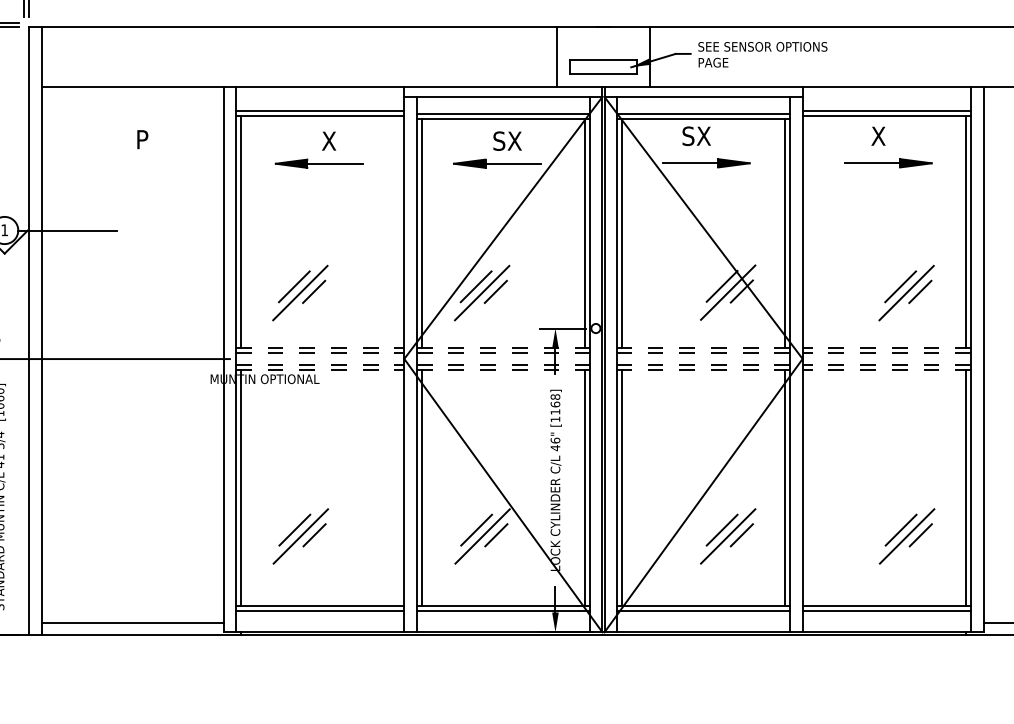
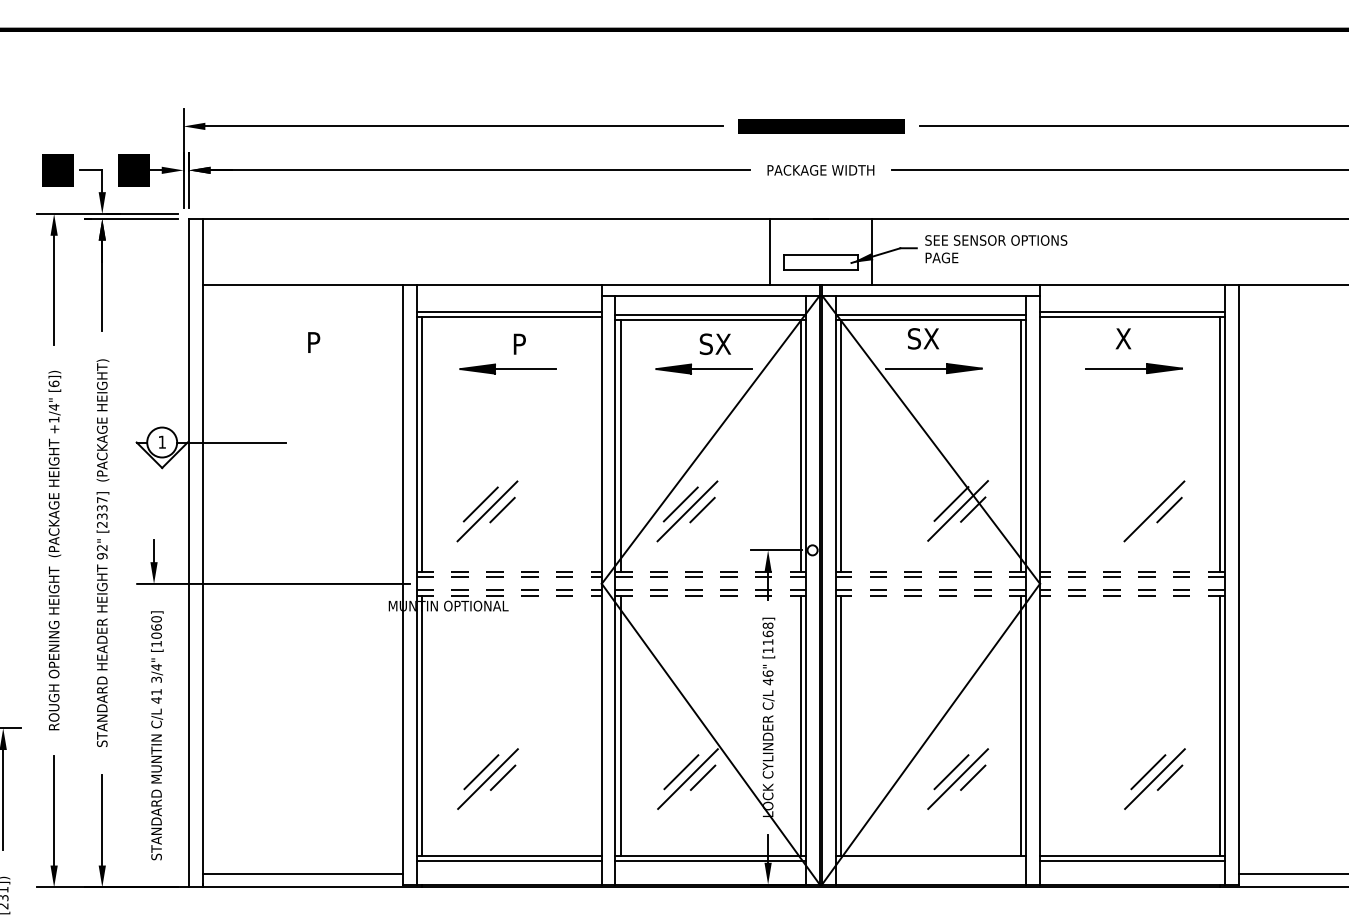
text: (328, 140) -> (518, 343), X -> P
line: (900, 286) -> (1147, 504), removed
line: (703, 611) -> (930, 861), removed

